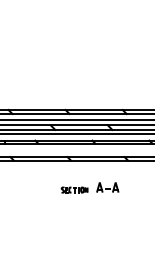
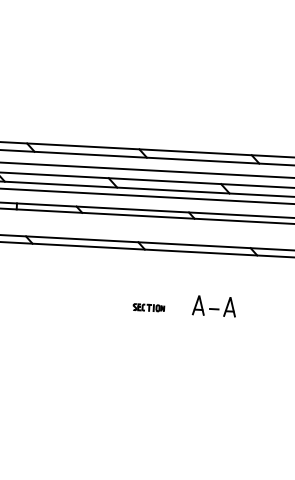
part: (74, 189) -> (148, 306), size x0.6

